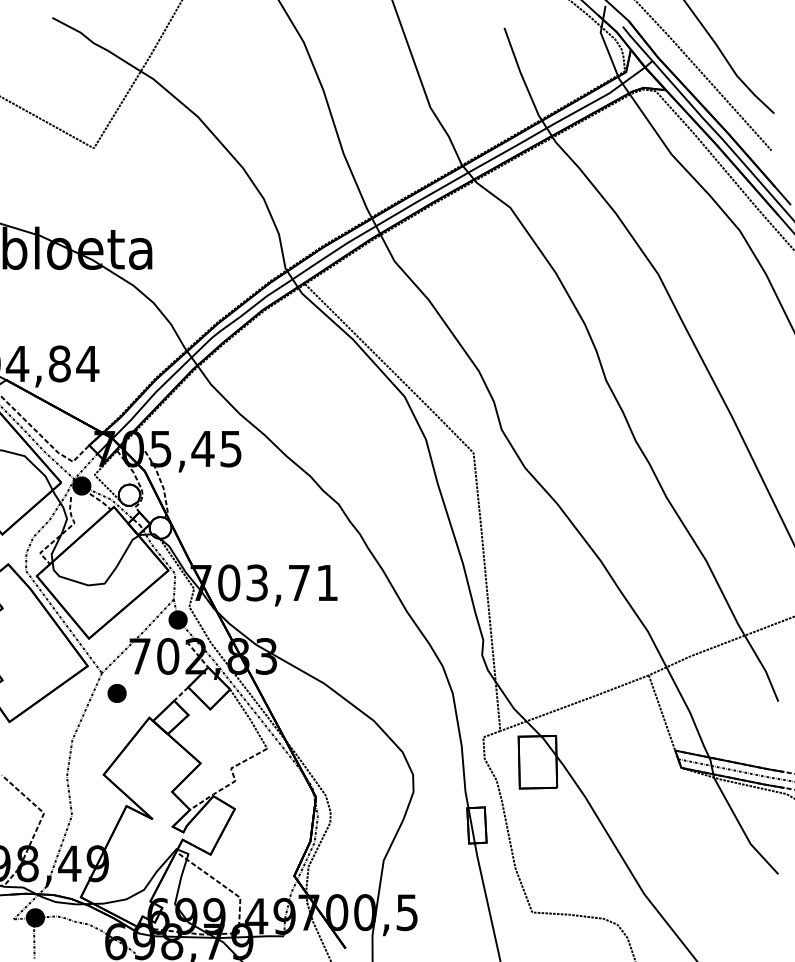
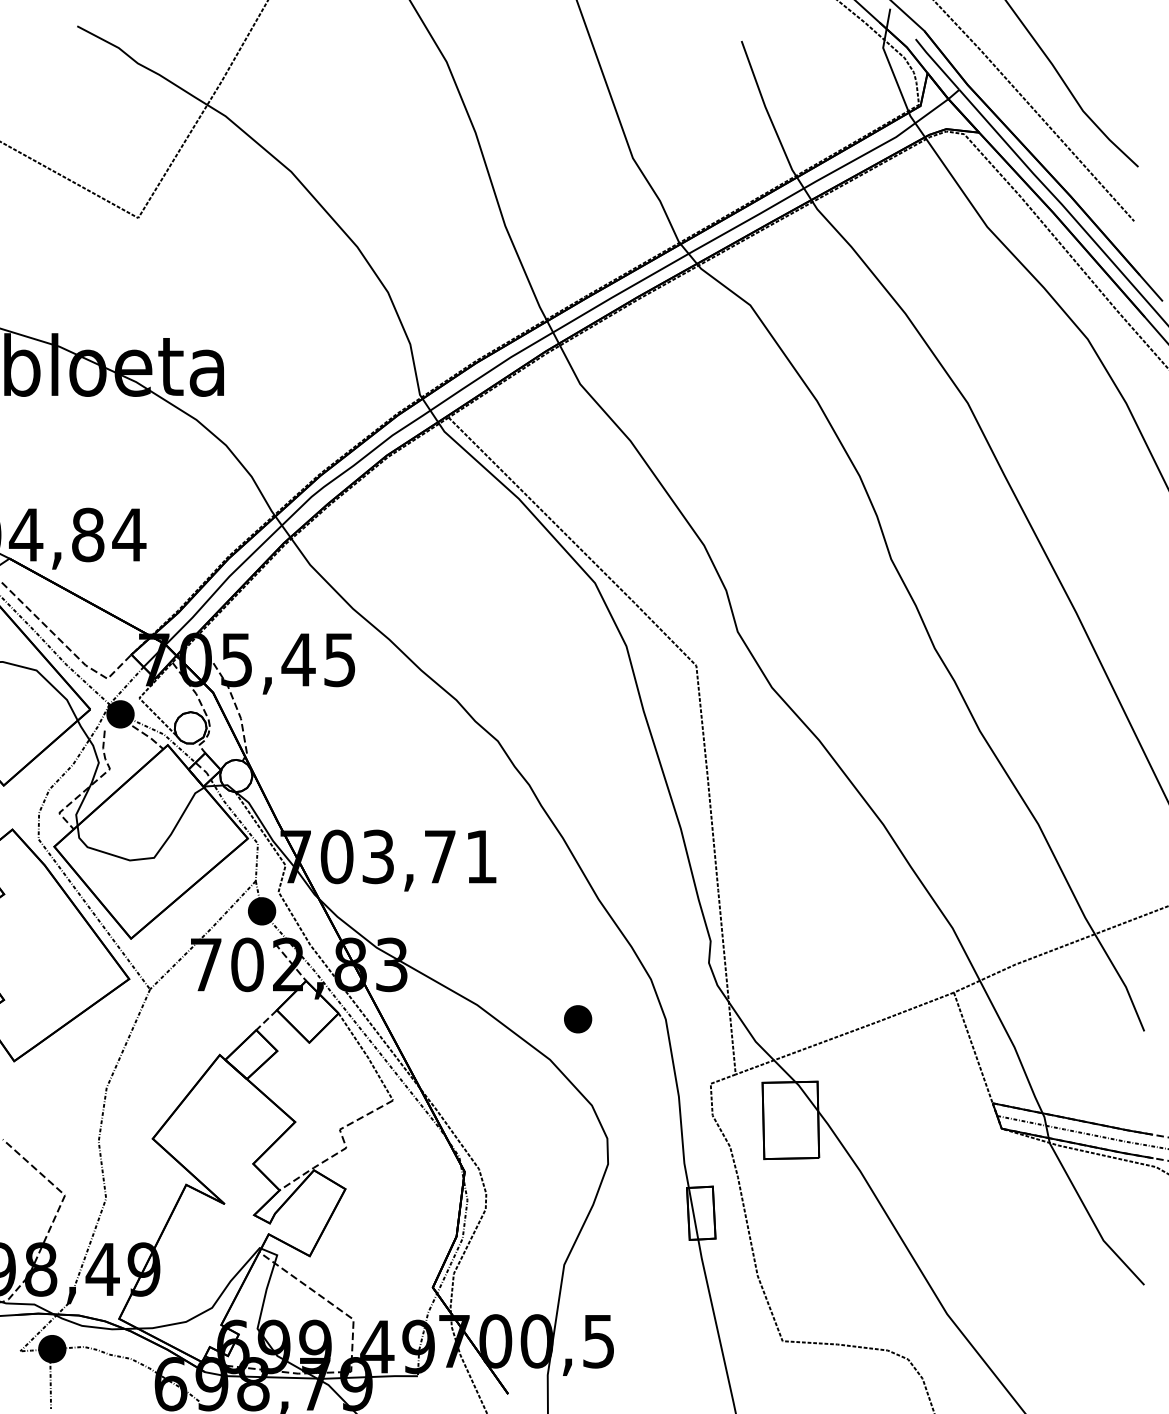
part: (116, 693) -> (577, 1019), moved

